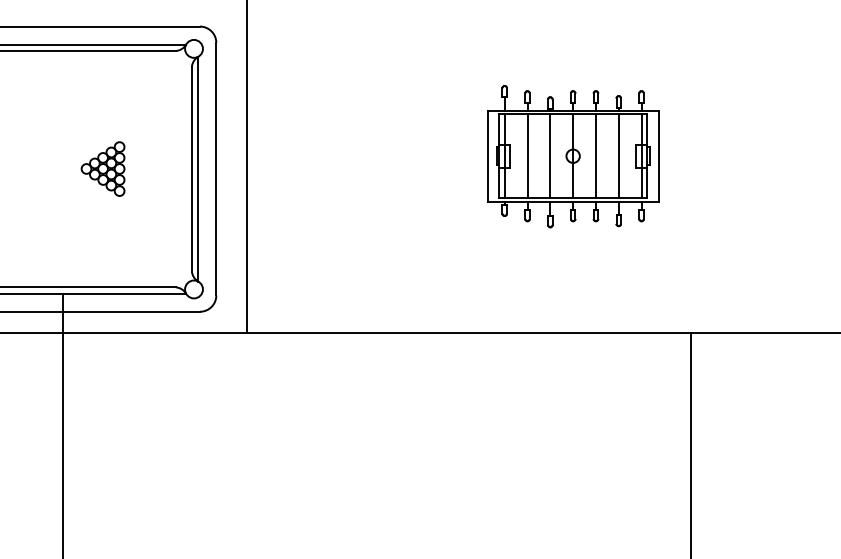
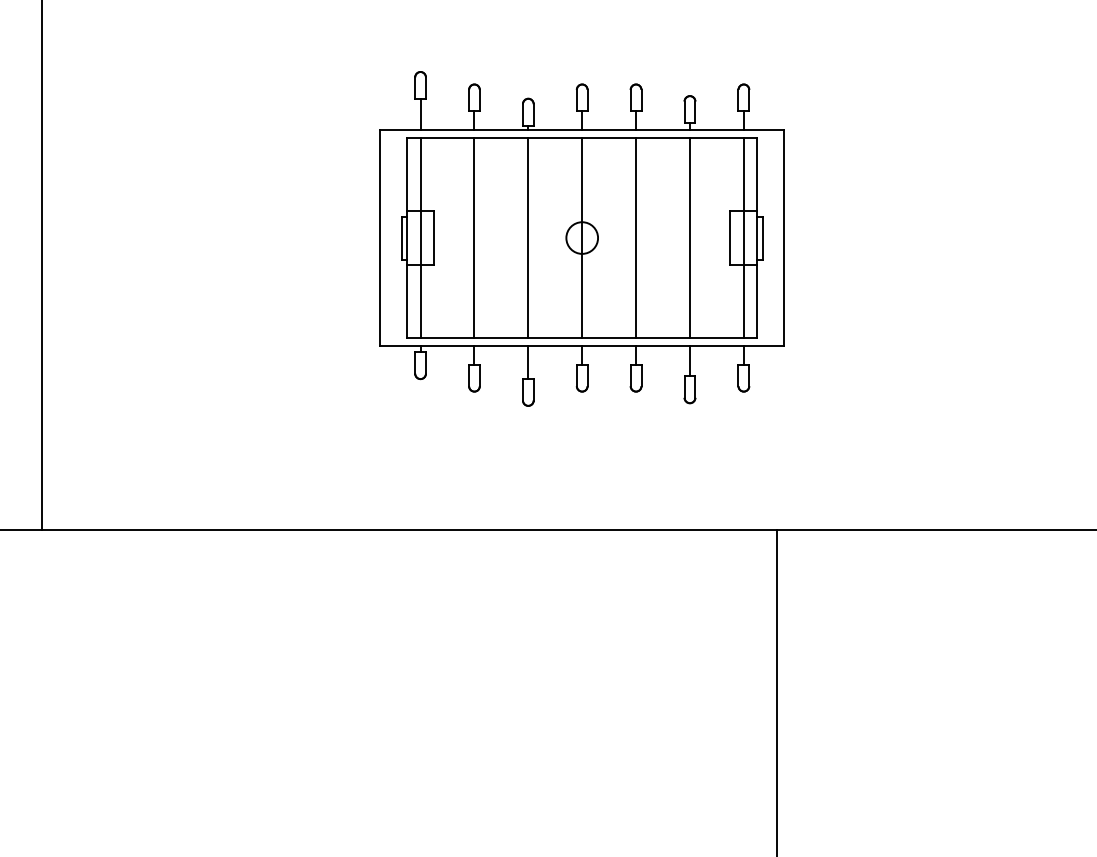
part: (572, 156) -> (581, 238), size x1.43

